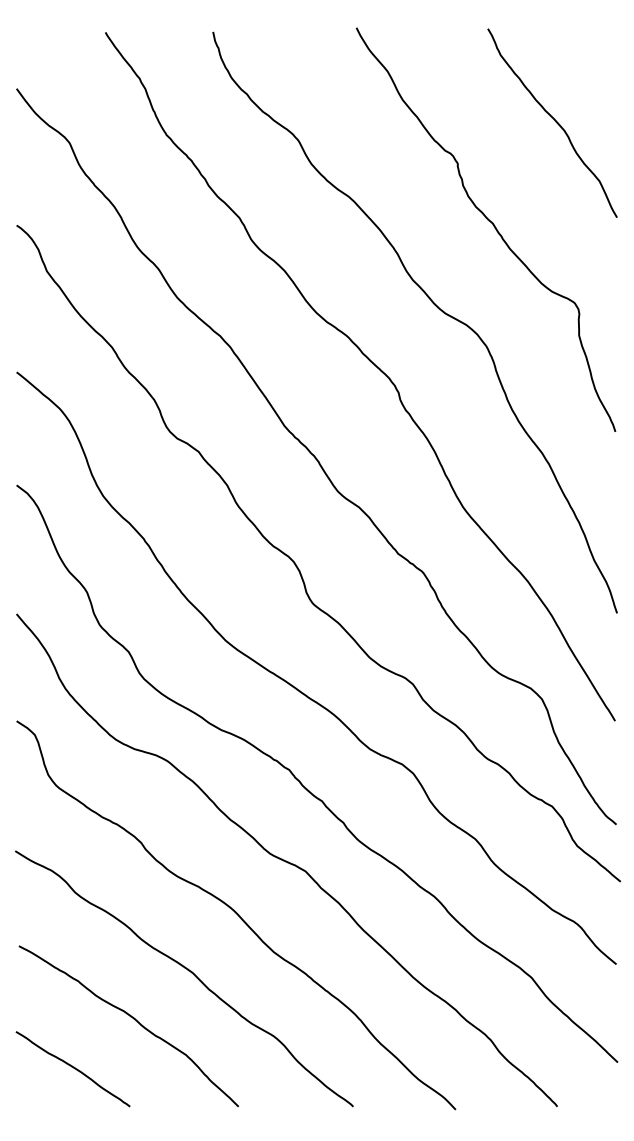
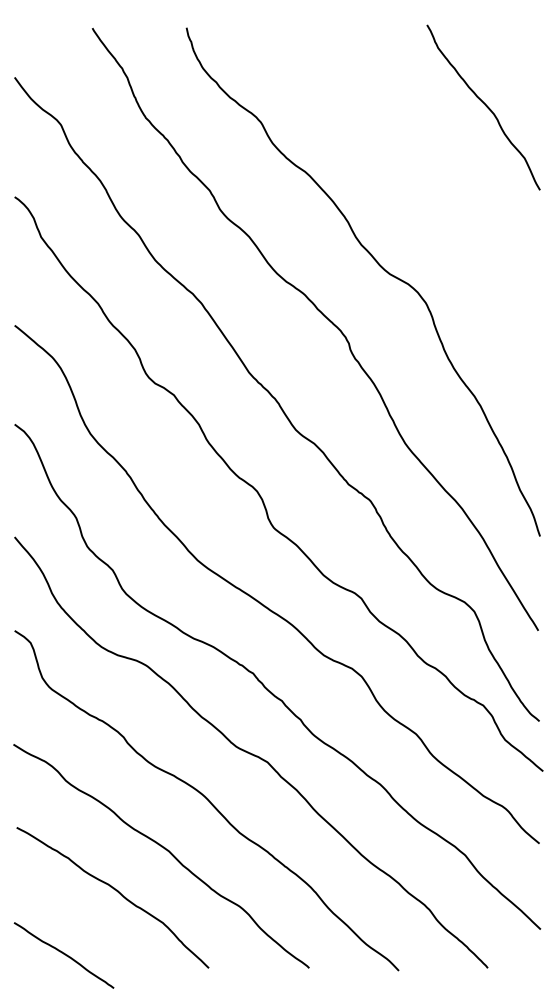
curve: (491, 223) -> (430, 195), removed
curve: (73, 1068) -> (64, 954), moved

